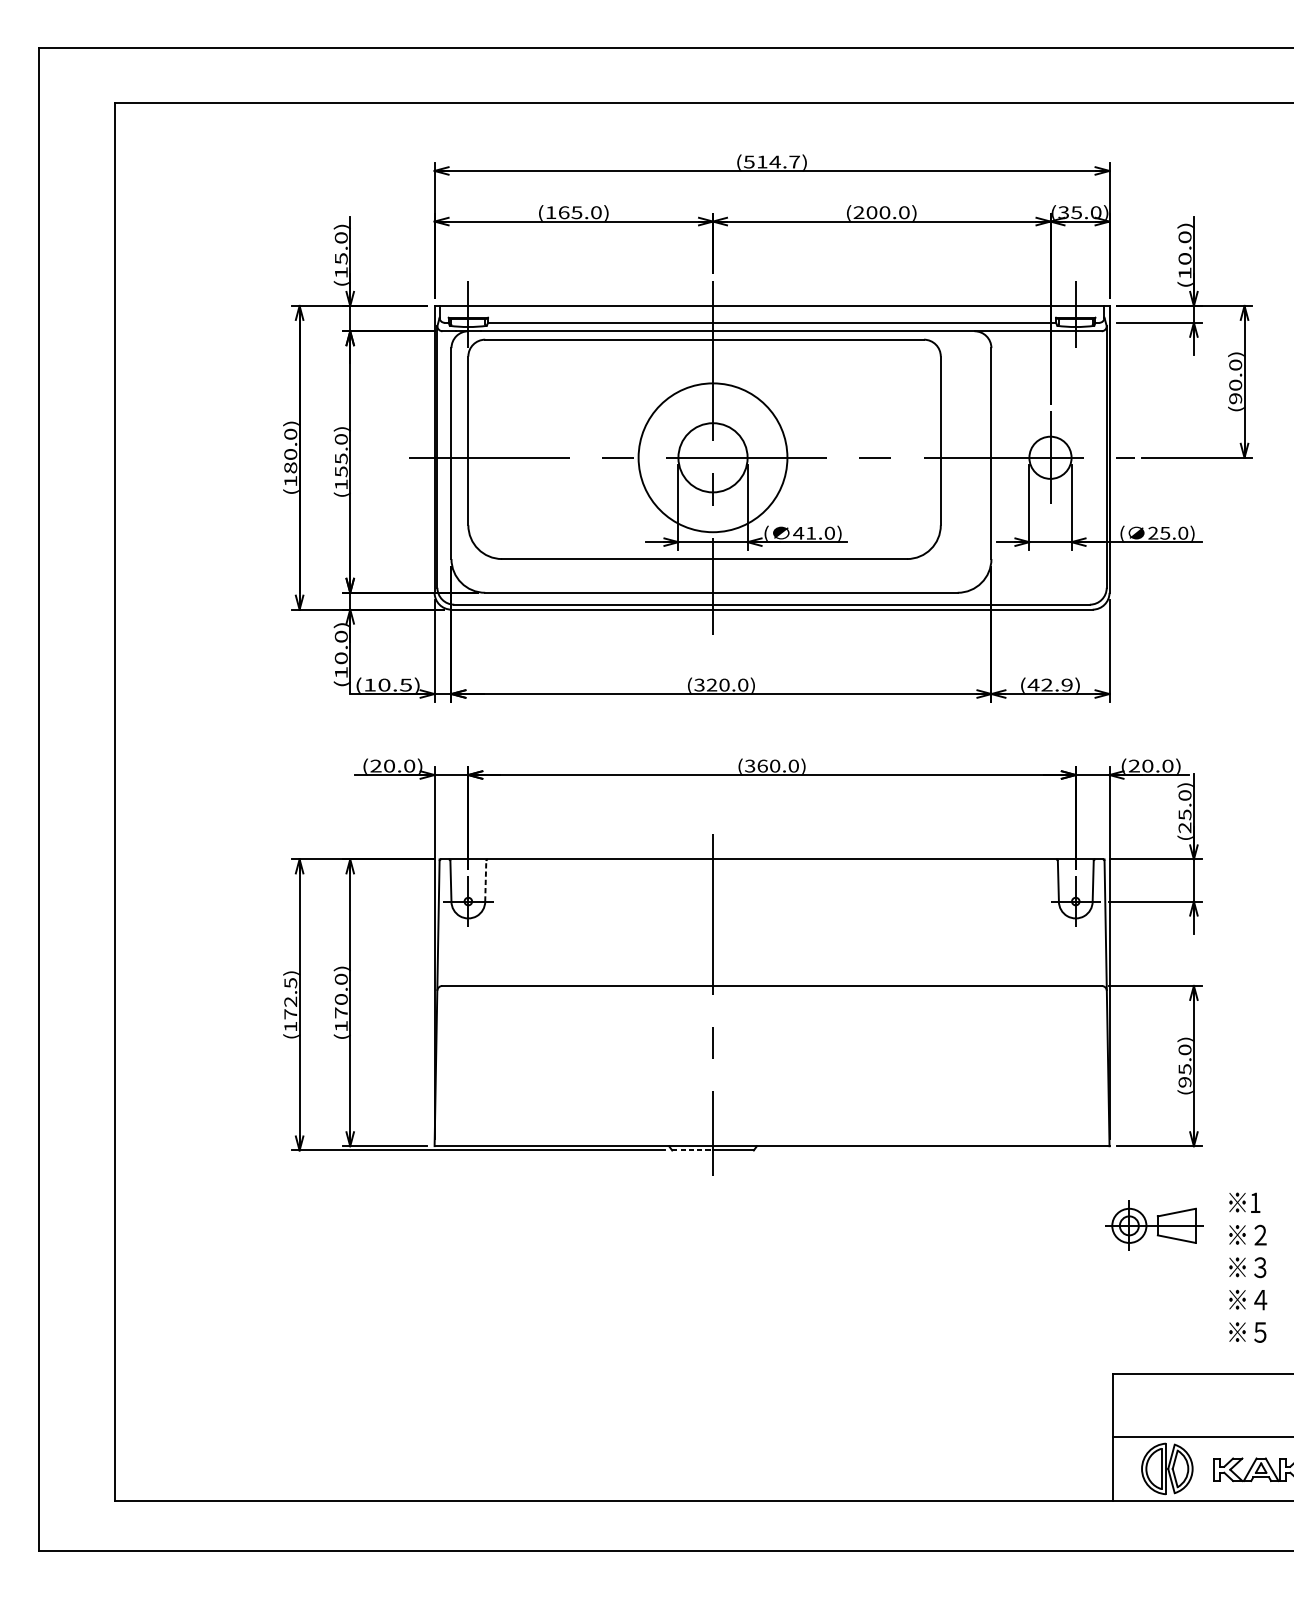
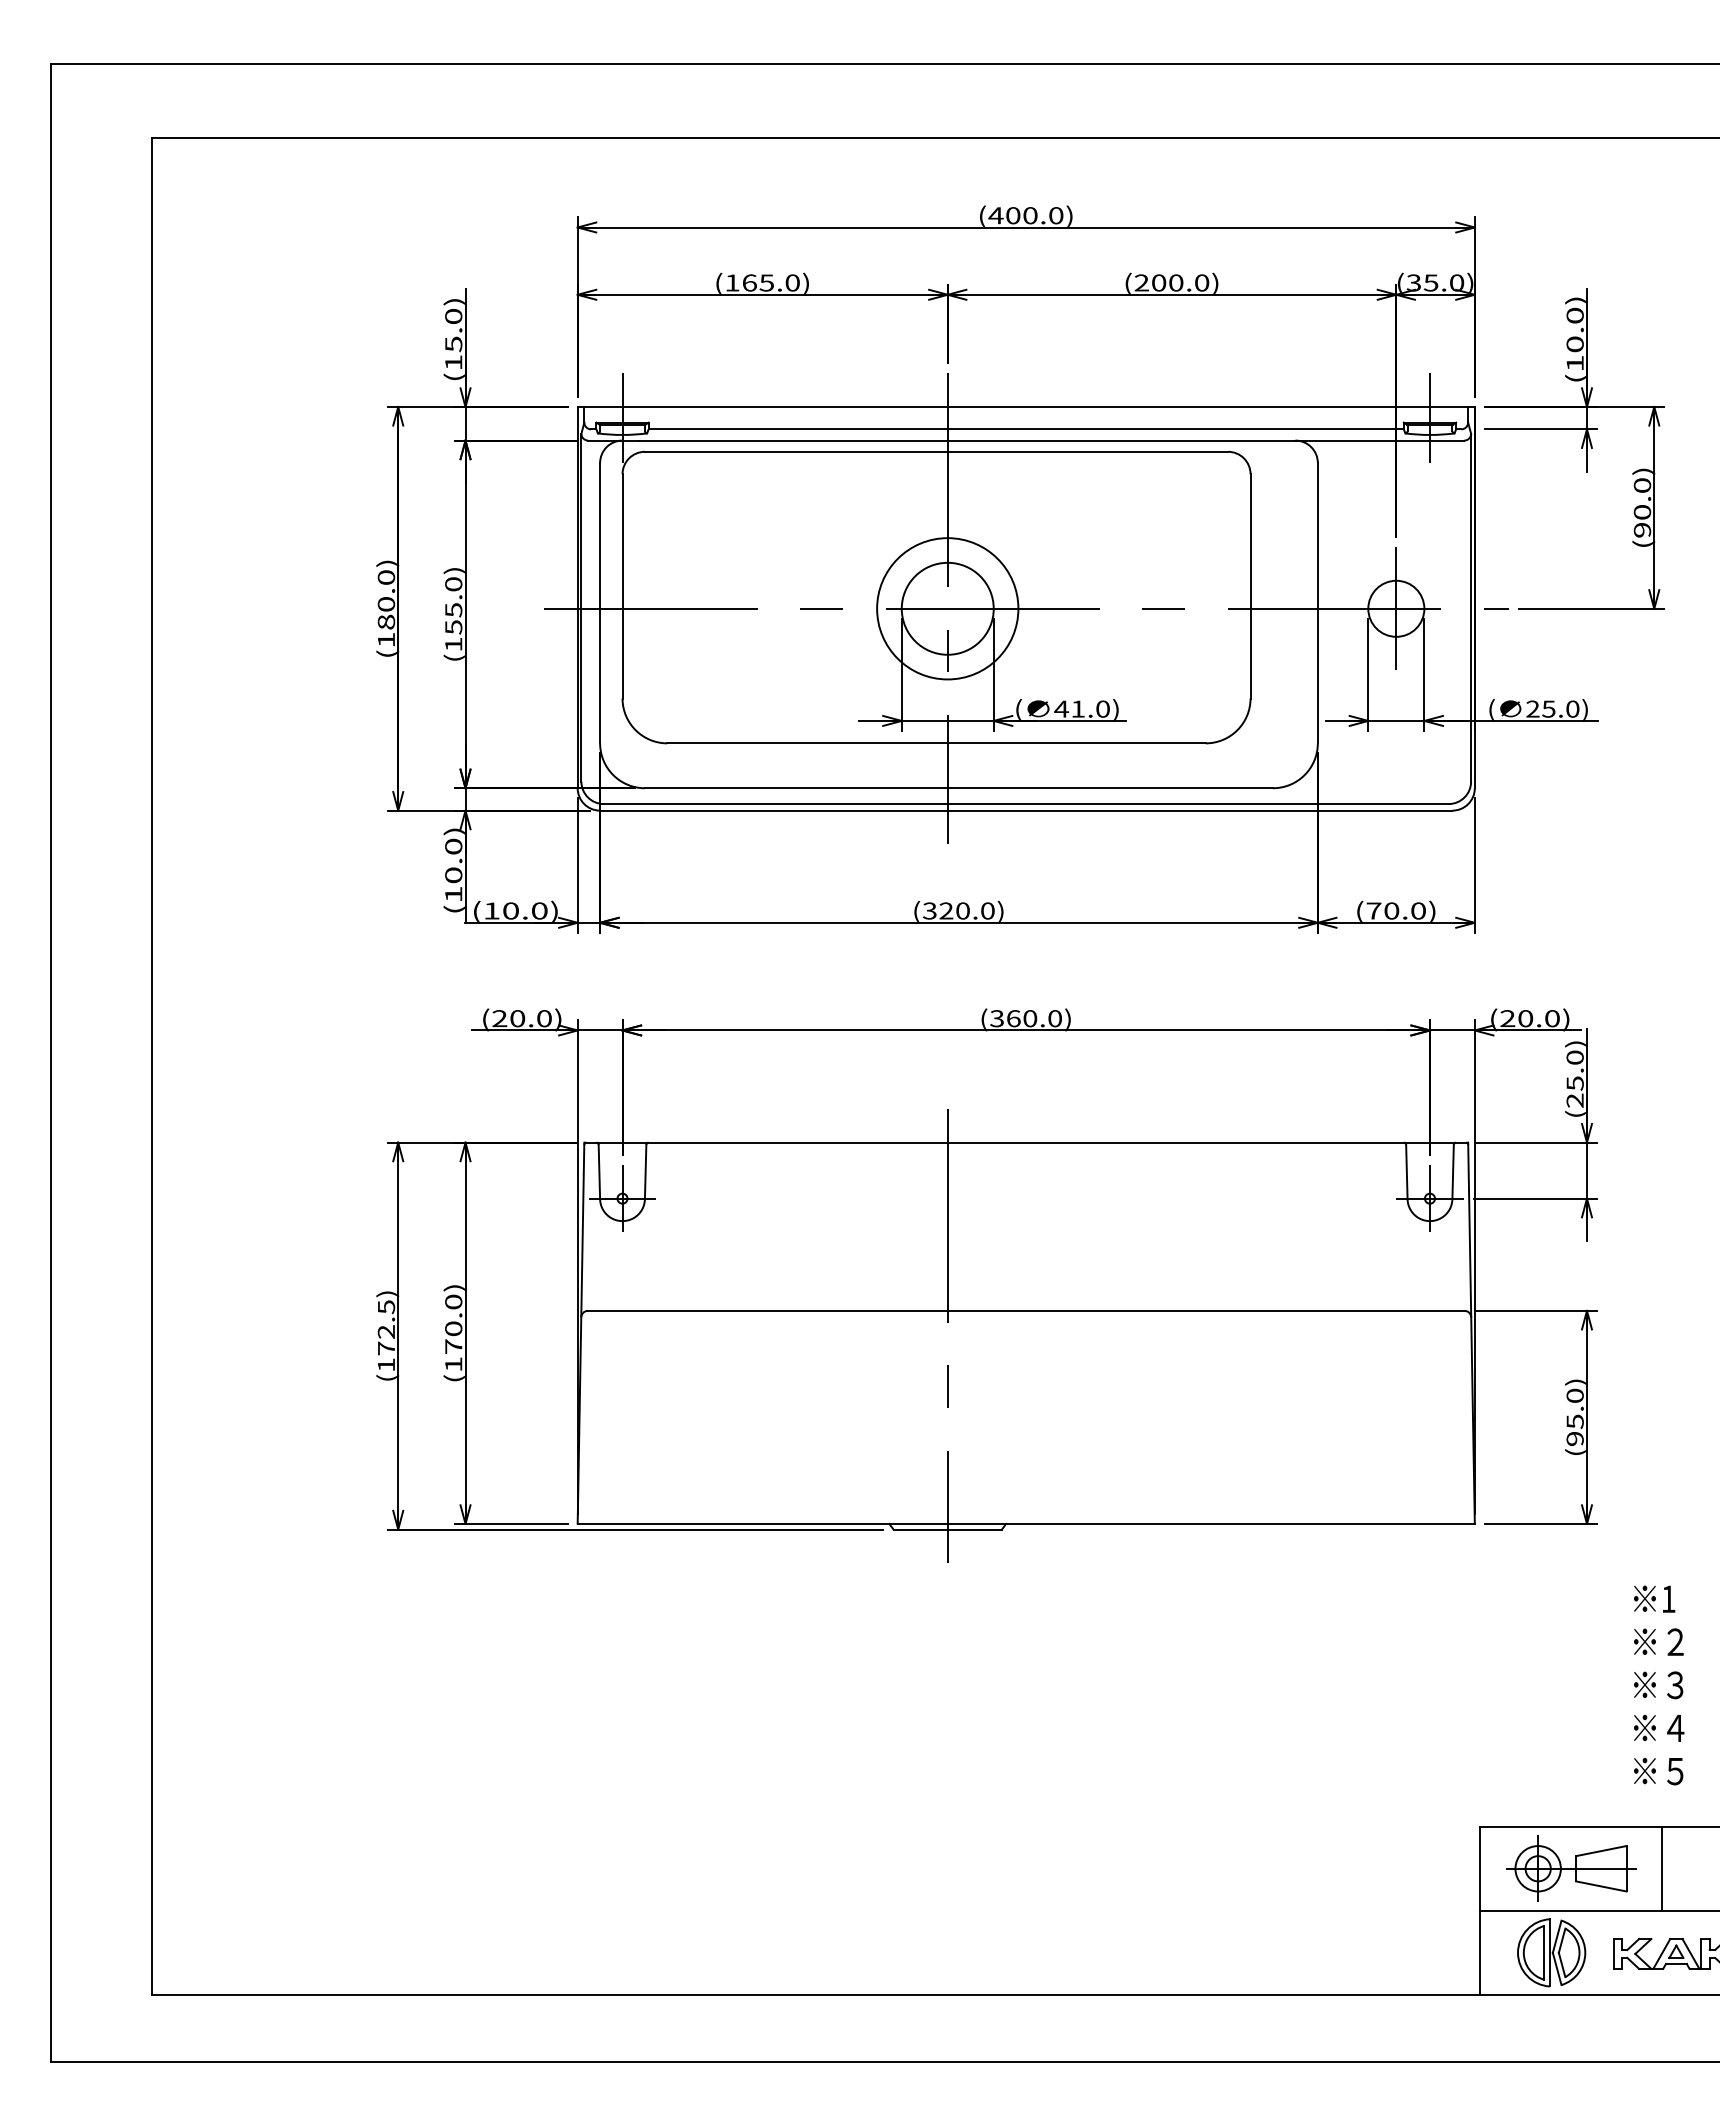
text: (771, 161) -> (1025, 215), (514.7) -> (400.0)
circle: (712, 457) -> (947, 608), size x0.71
text: (405, 684) -> (539, 910), (10.5) -> (10.0)
text: (1049, 684) -> (1395, 910), (42.9) -> (70.0)
line: (485, 881) -> (645, 1171), dashed -> solid
line: (693, 1150) -> (921, 1529), dashed -> solid
part: (1154, 1225) -> (1571, 1868), moved
line: (1249, 1405) -> (1661, 1868), added

